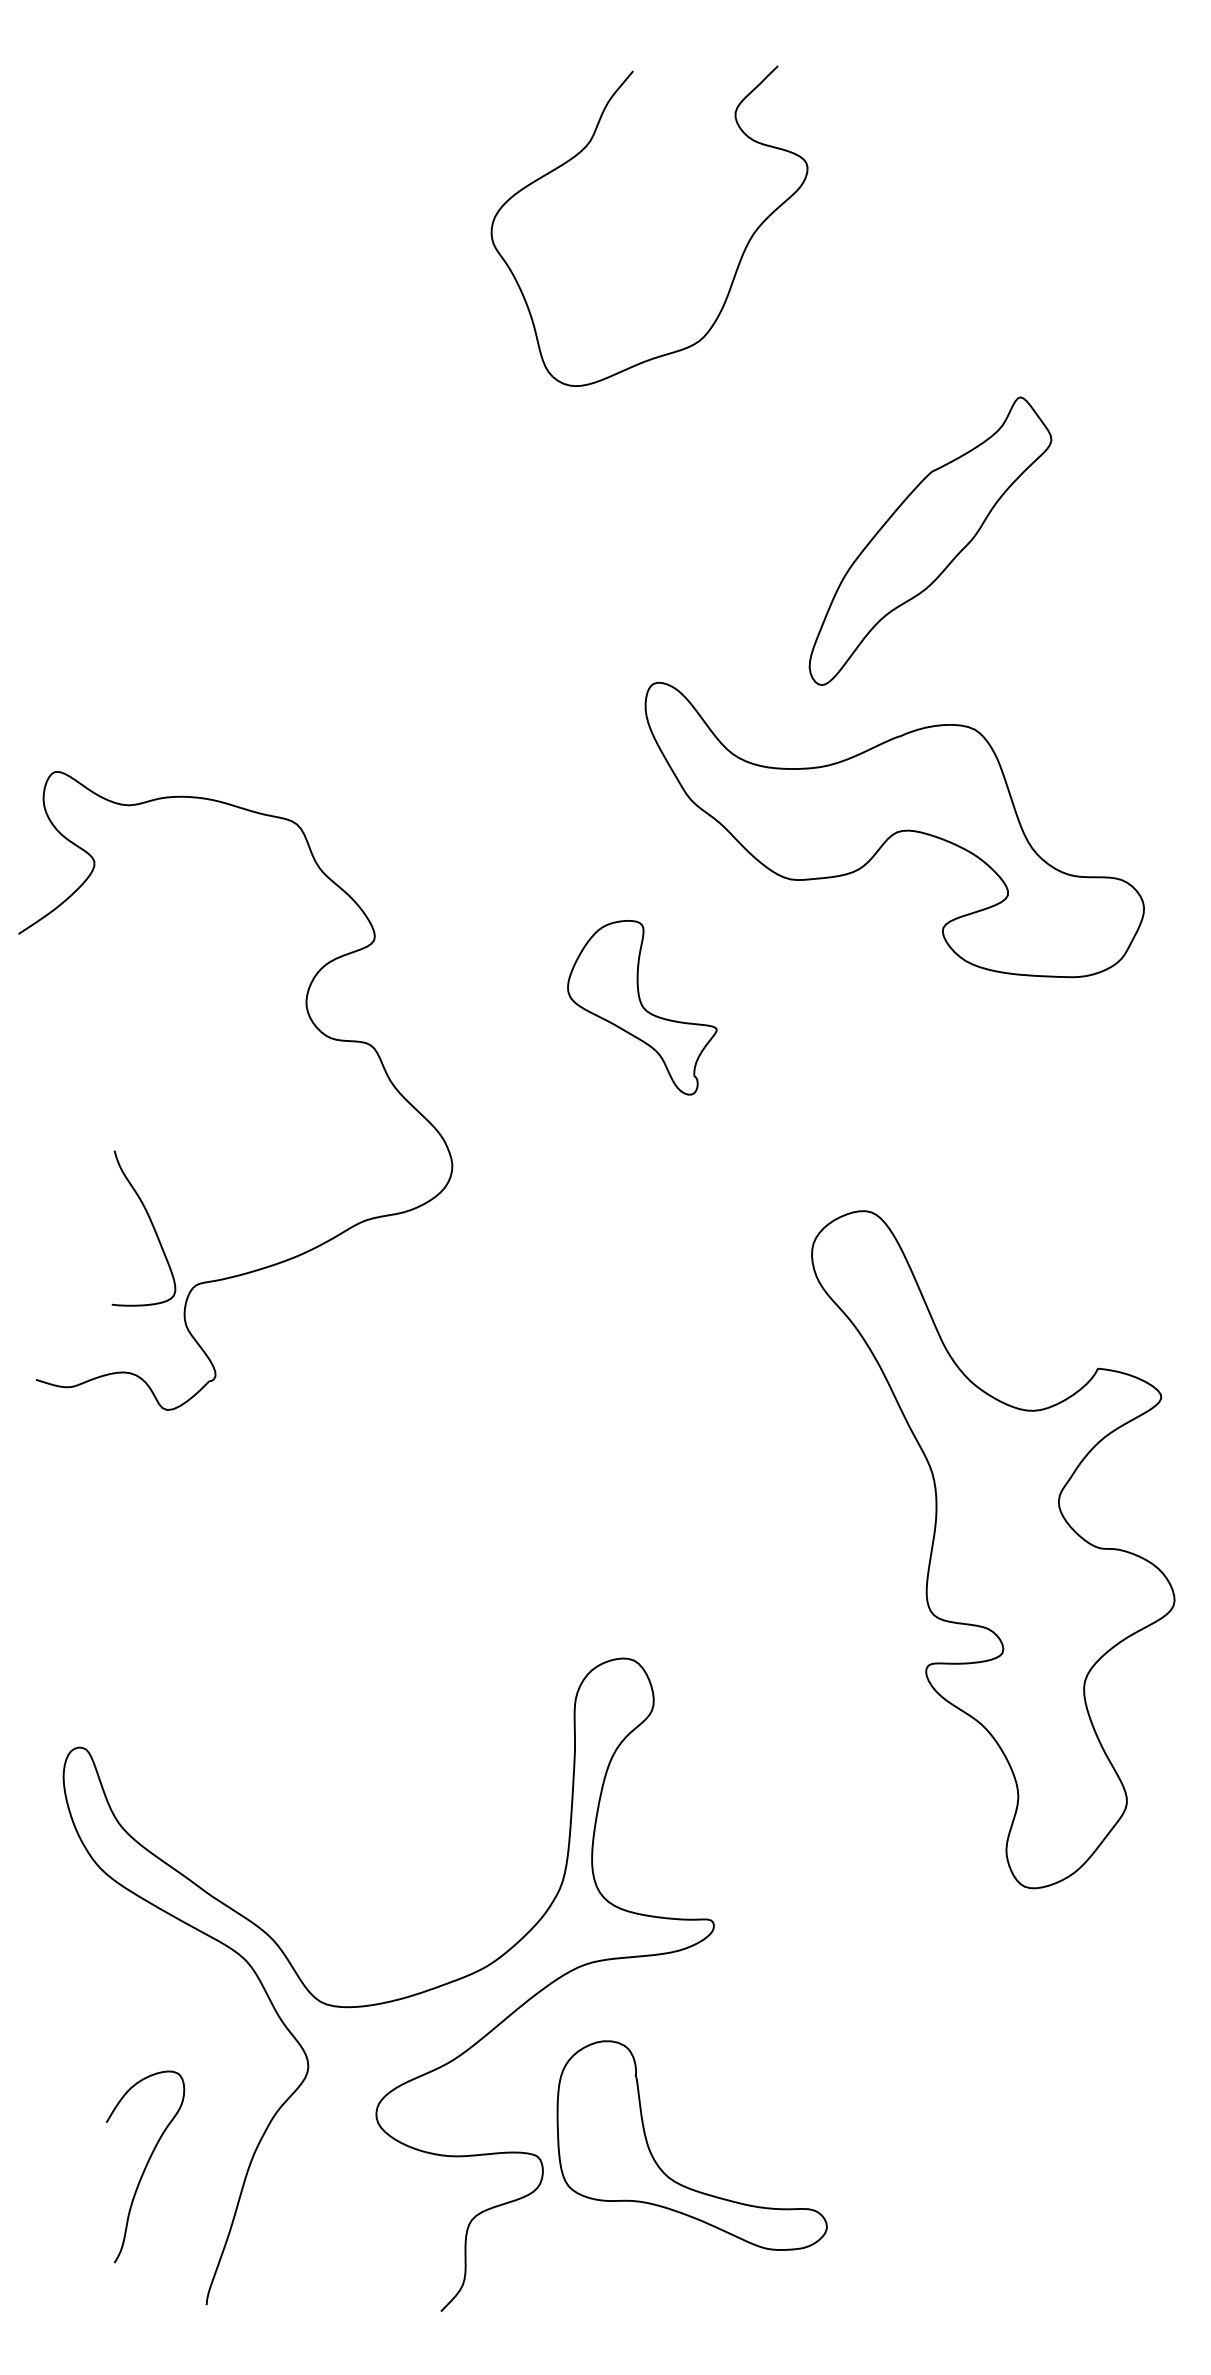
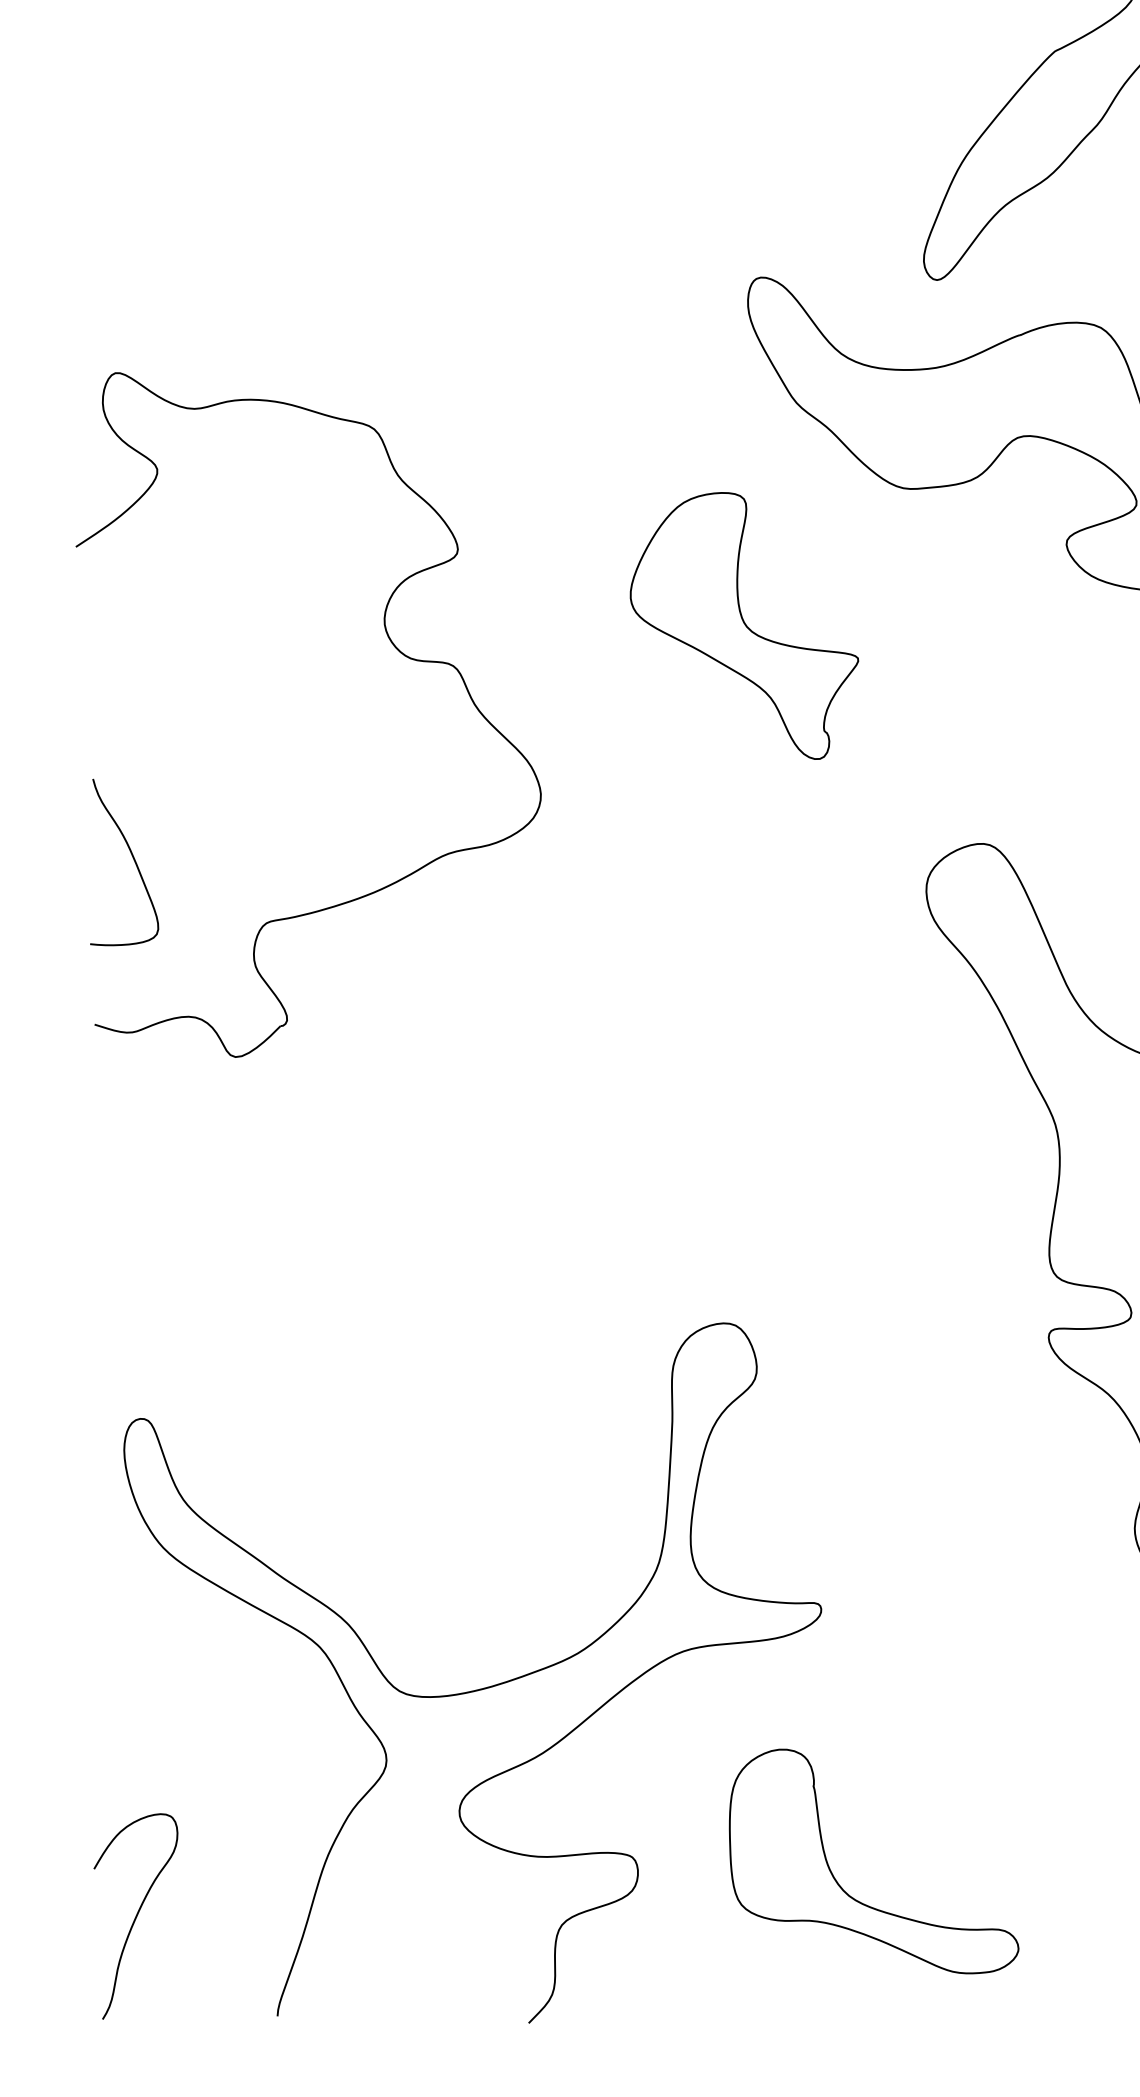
part: (642, 1007) -> (744, 625), size x1.43
curve: (151, 1224) -> (132, 858), moved
curve: (145, 2166) -> (135, 1916), moved
part: (662, 2169) -> (842, 1887), moved

